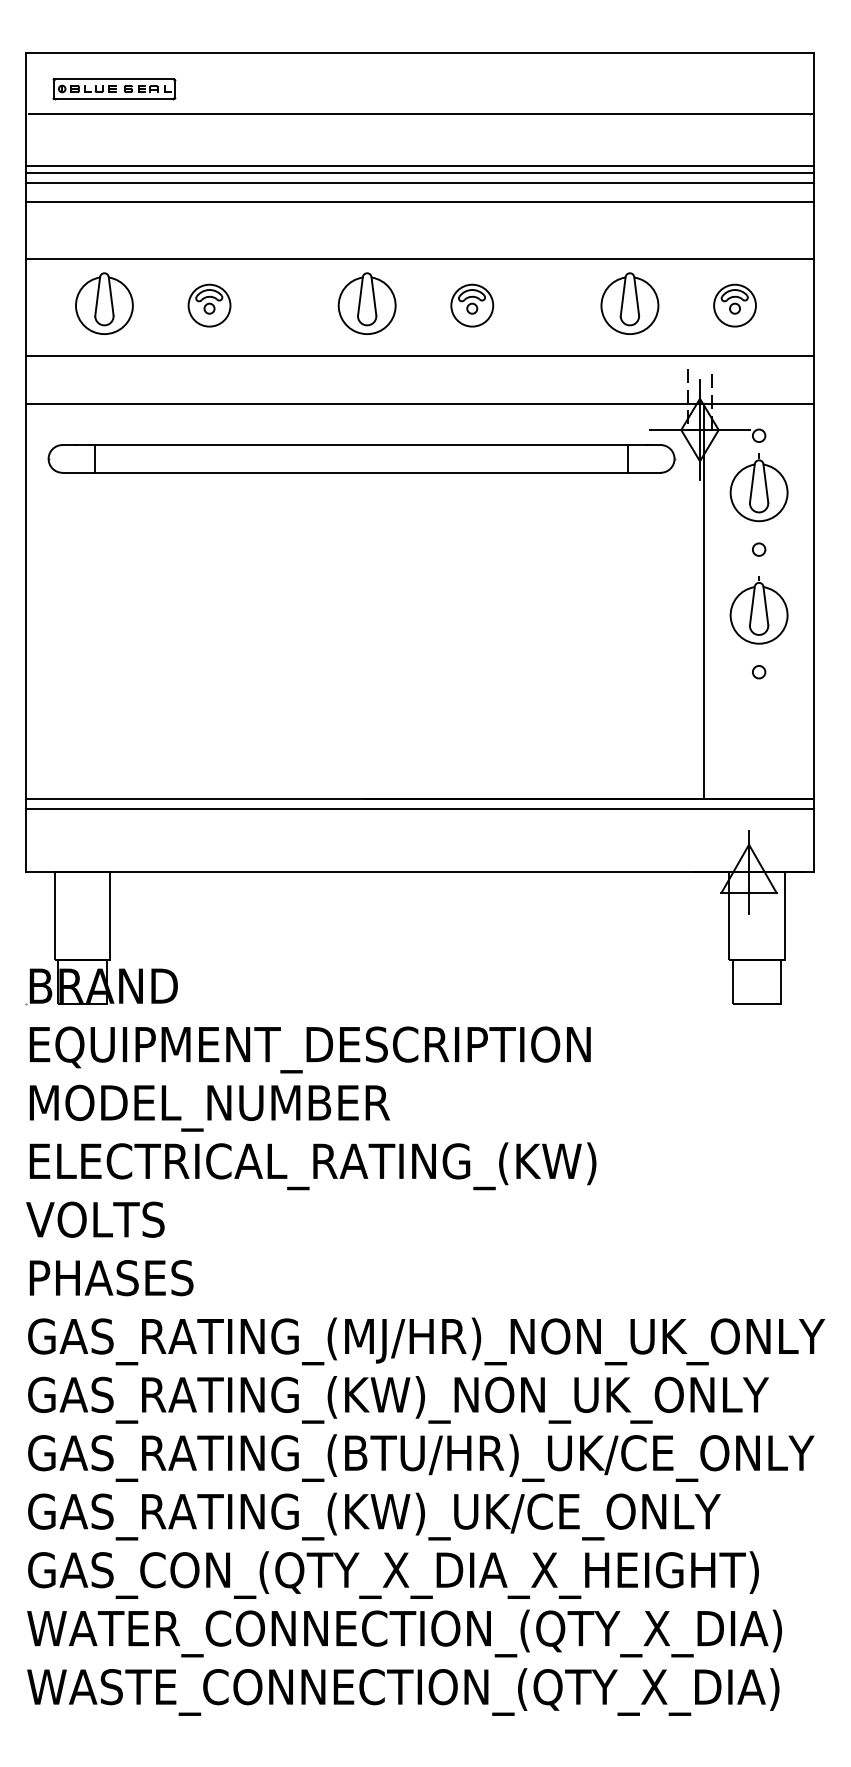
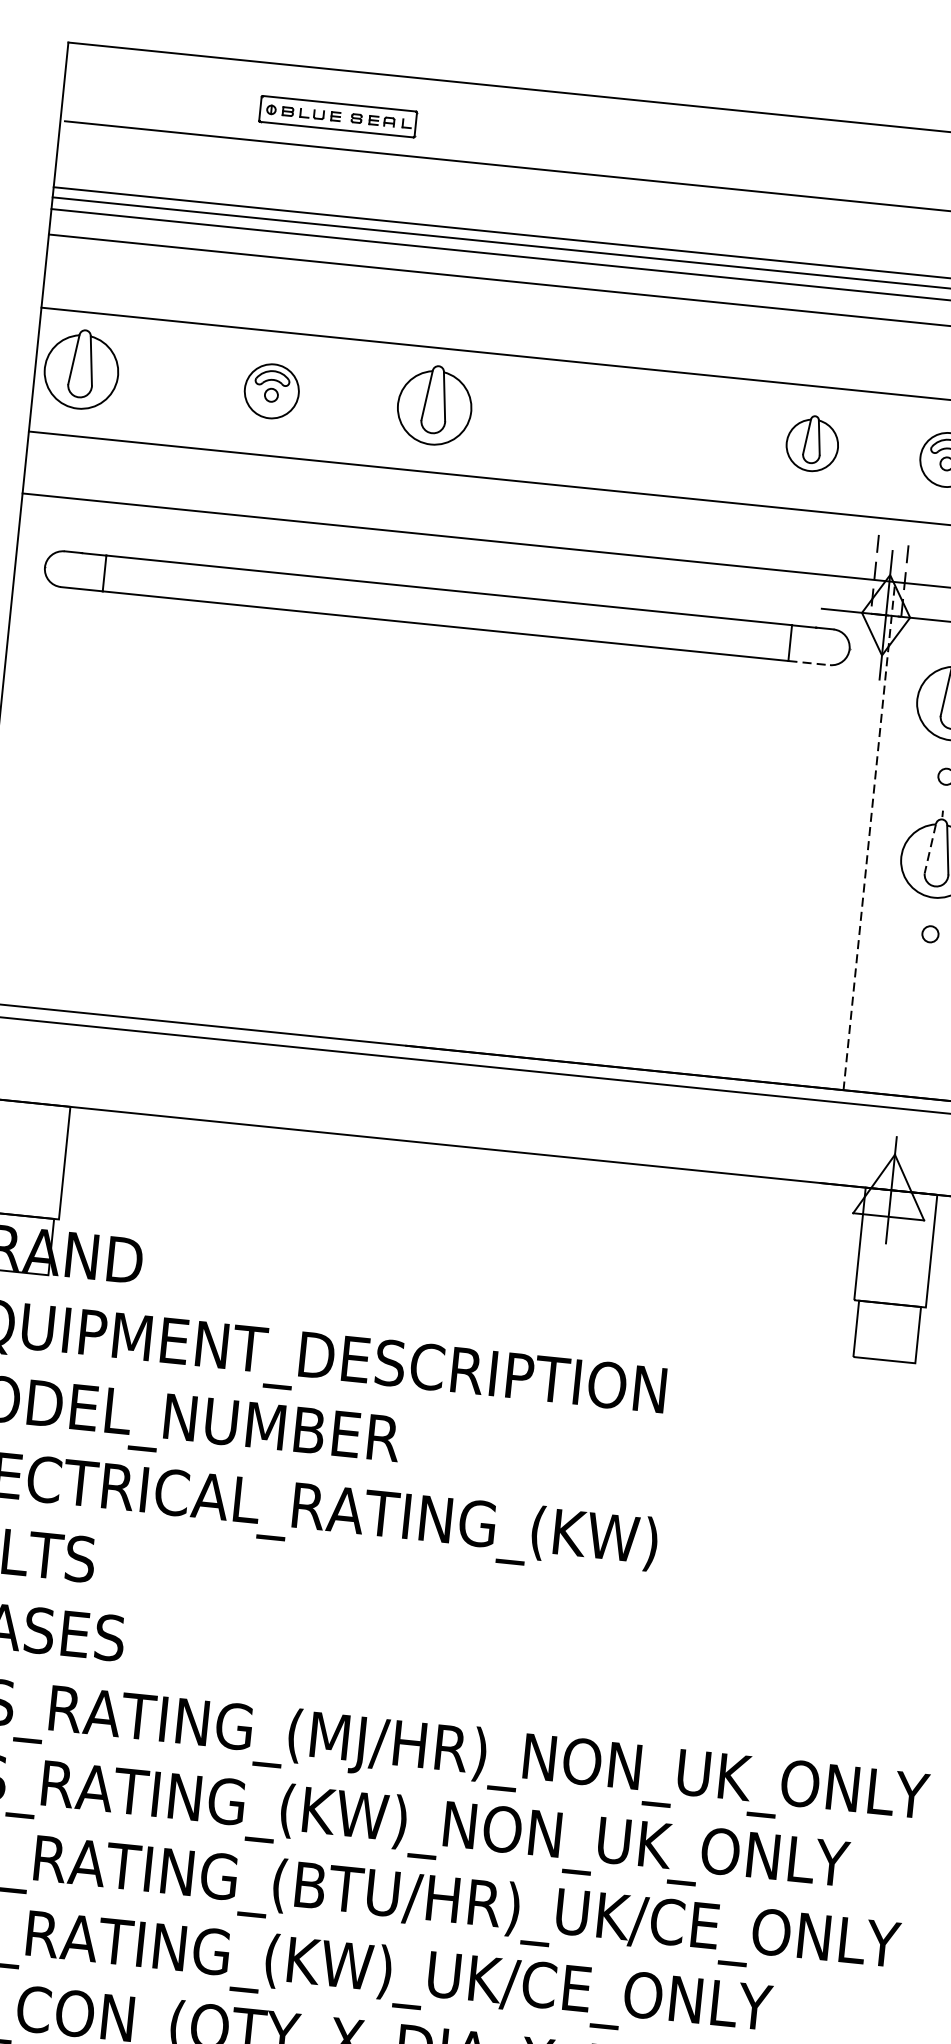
part: (114, 89) -> (338, 117), moved
part: (104, 303) -> (81, 369), moved
part: (366, 303) -> (434, 405), moved
part: (629, 303) -> (811, 443), size x0.7
part: (472, 305) -> (609, 425), removed
line: (645, 472) -> (810, 662), solid -> dashed
line: (704, 601) -> (869, 836), solid -> dashed
line: (752, 606) -> (930, 848), solid -> dashed

